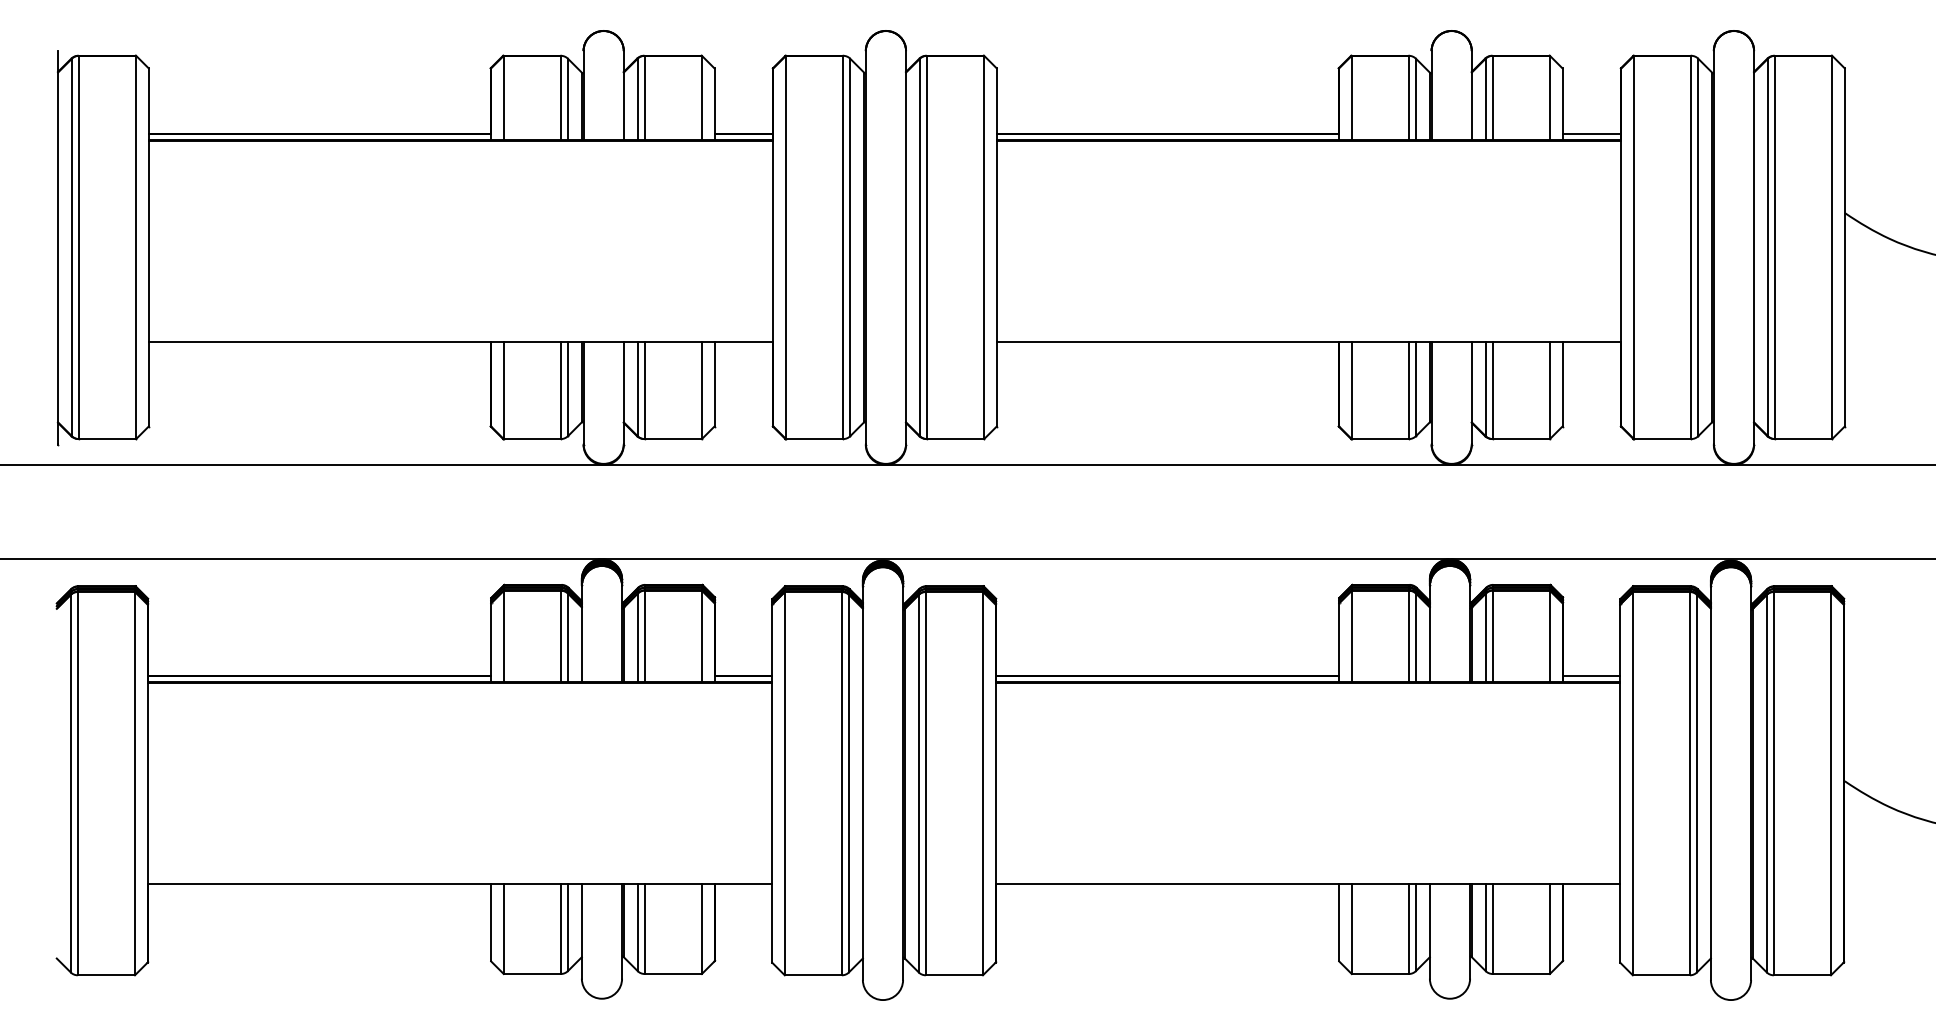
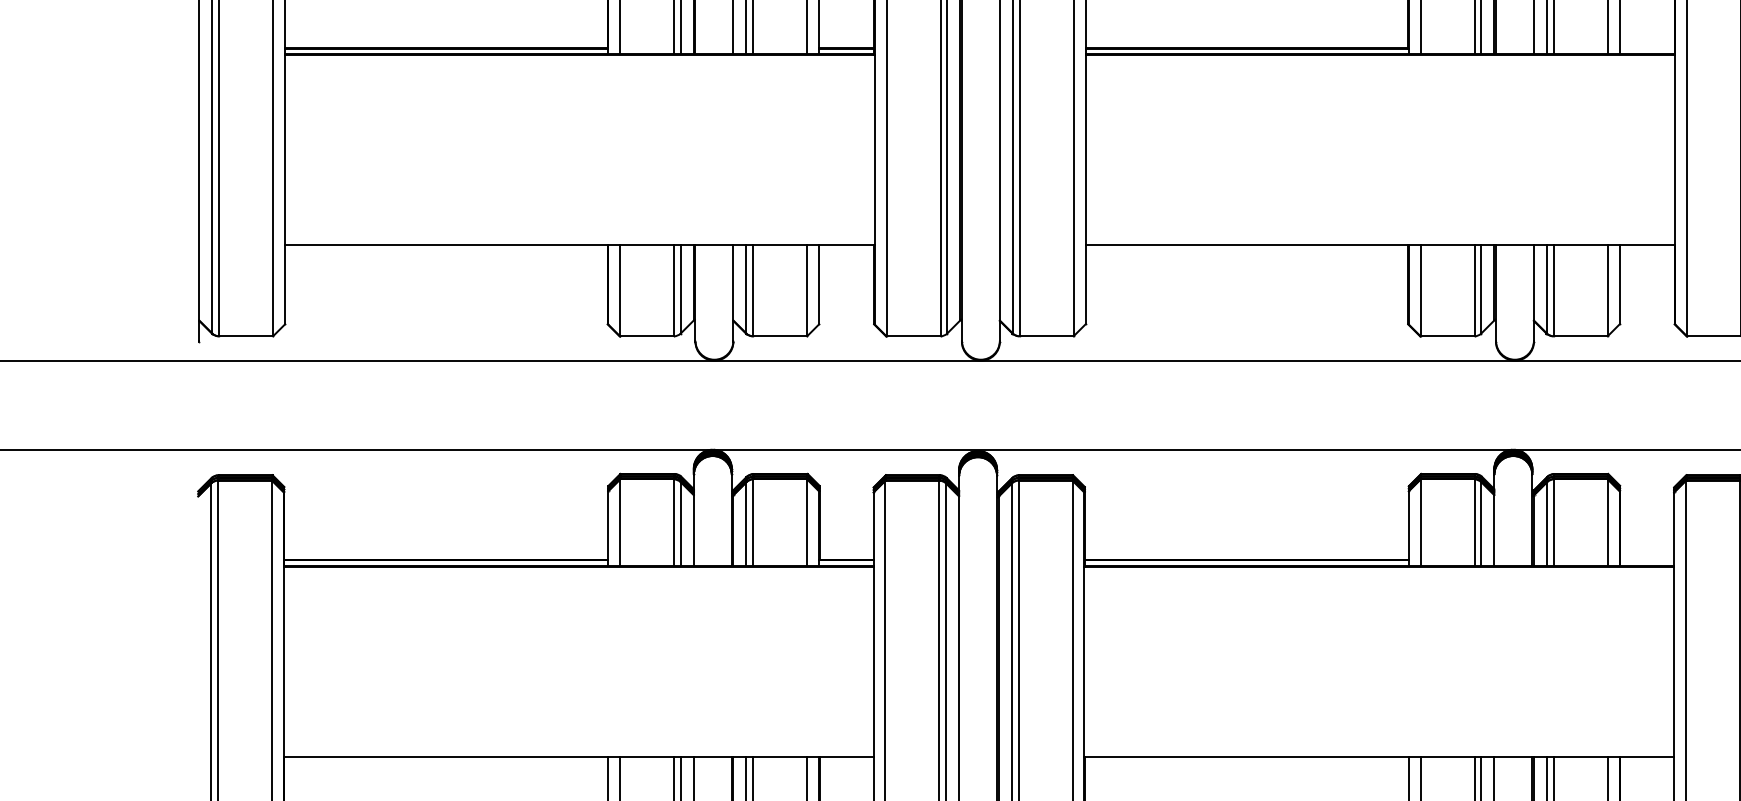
line: (1591, 133) -> (1646, 47), removed
line: (1591, 675) -> (1646, 559), removed

